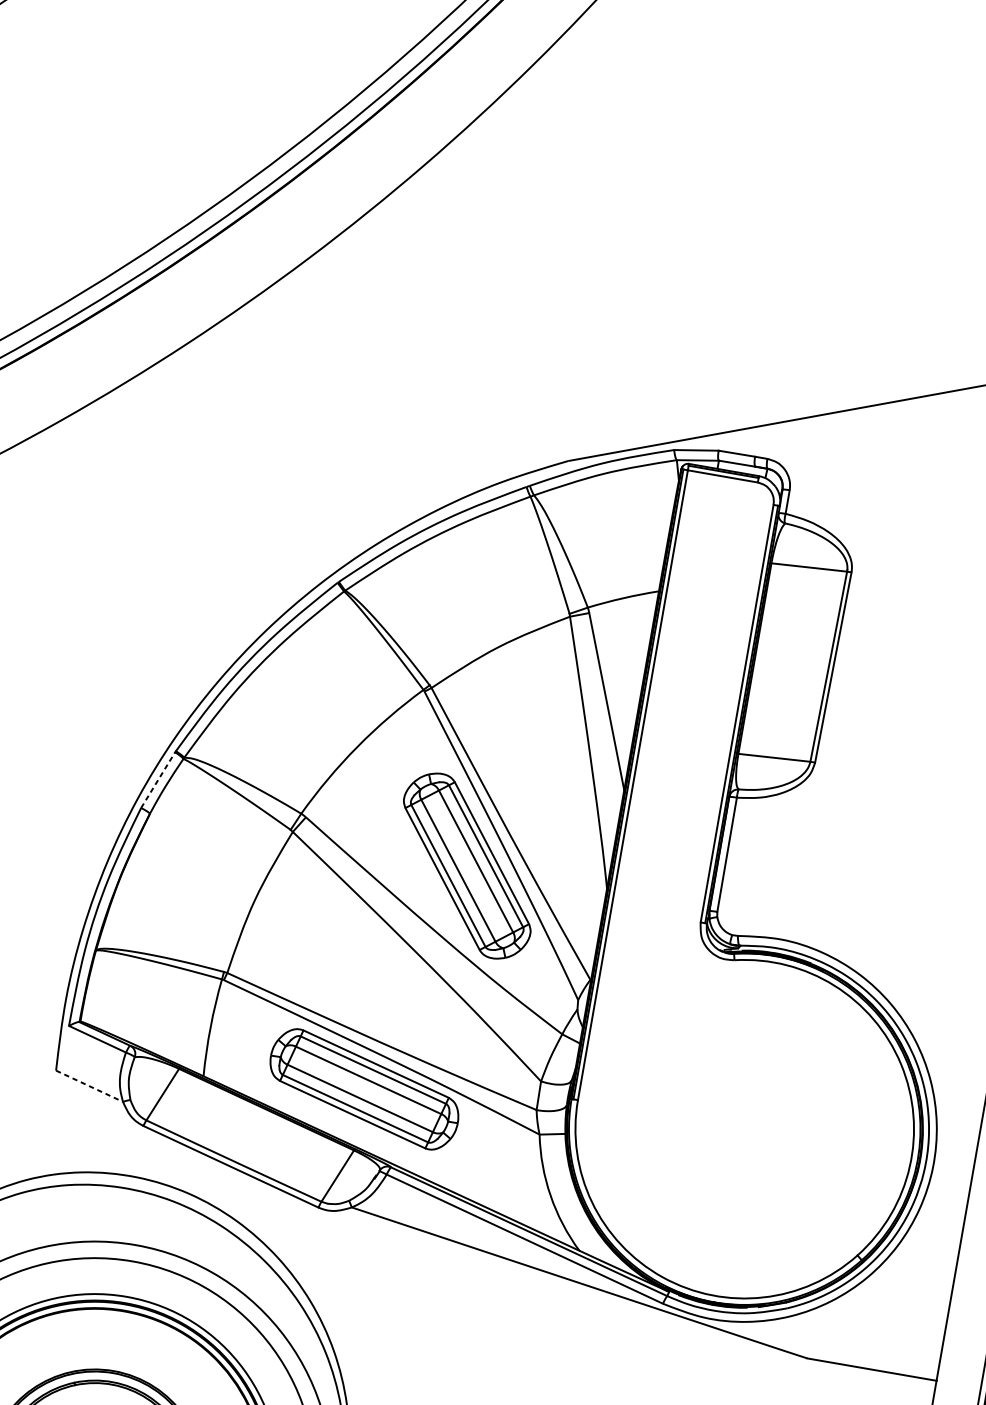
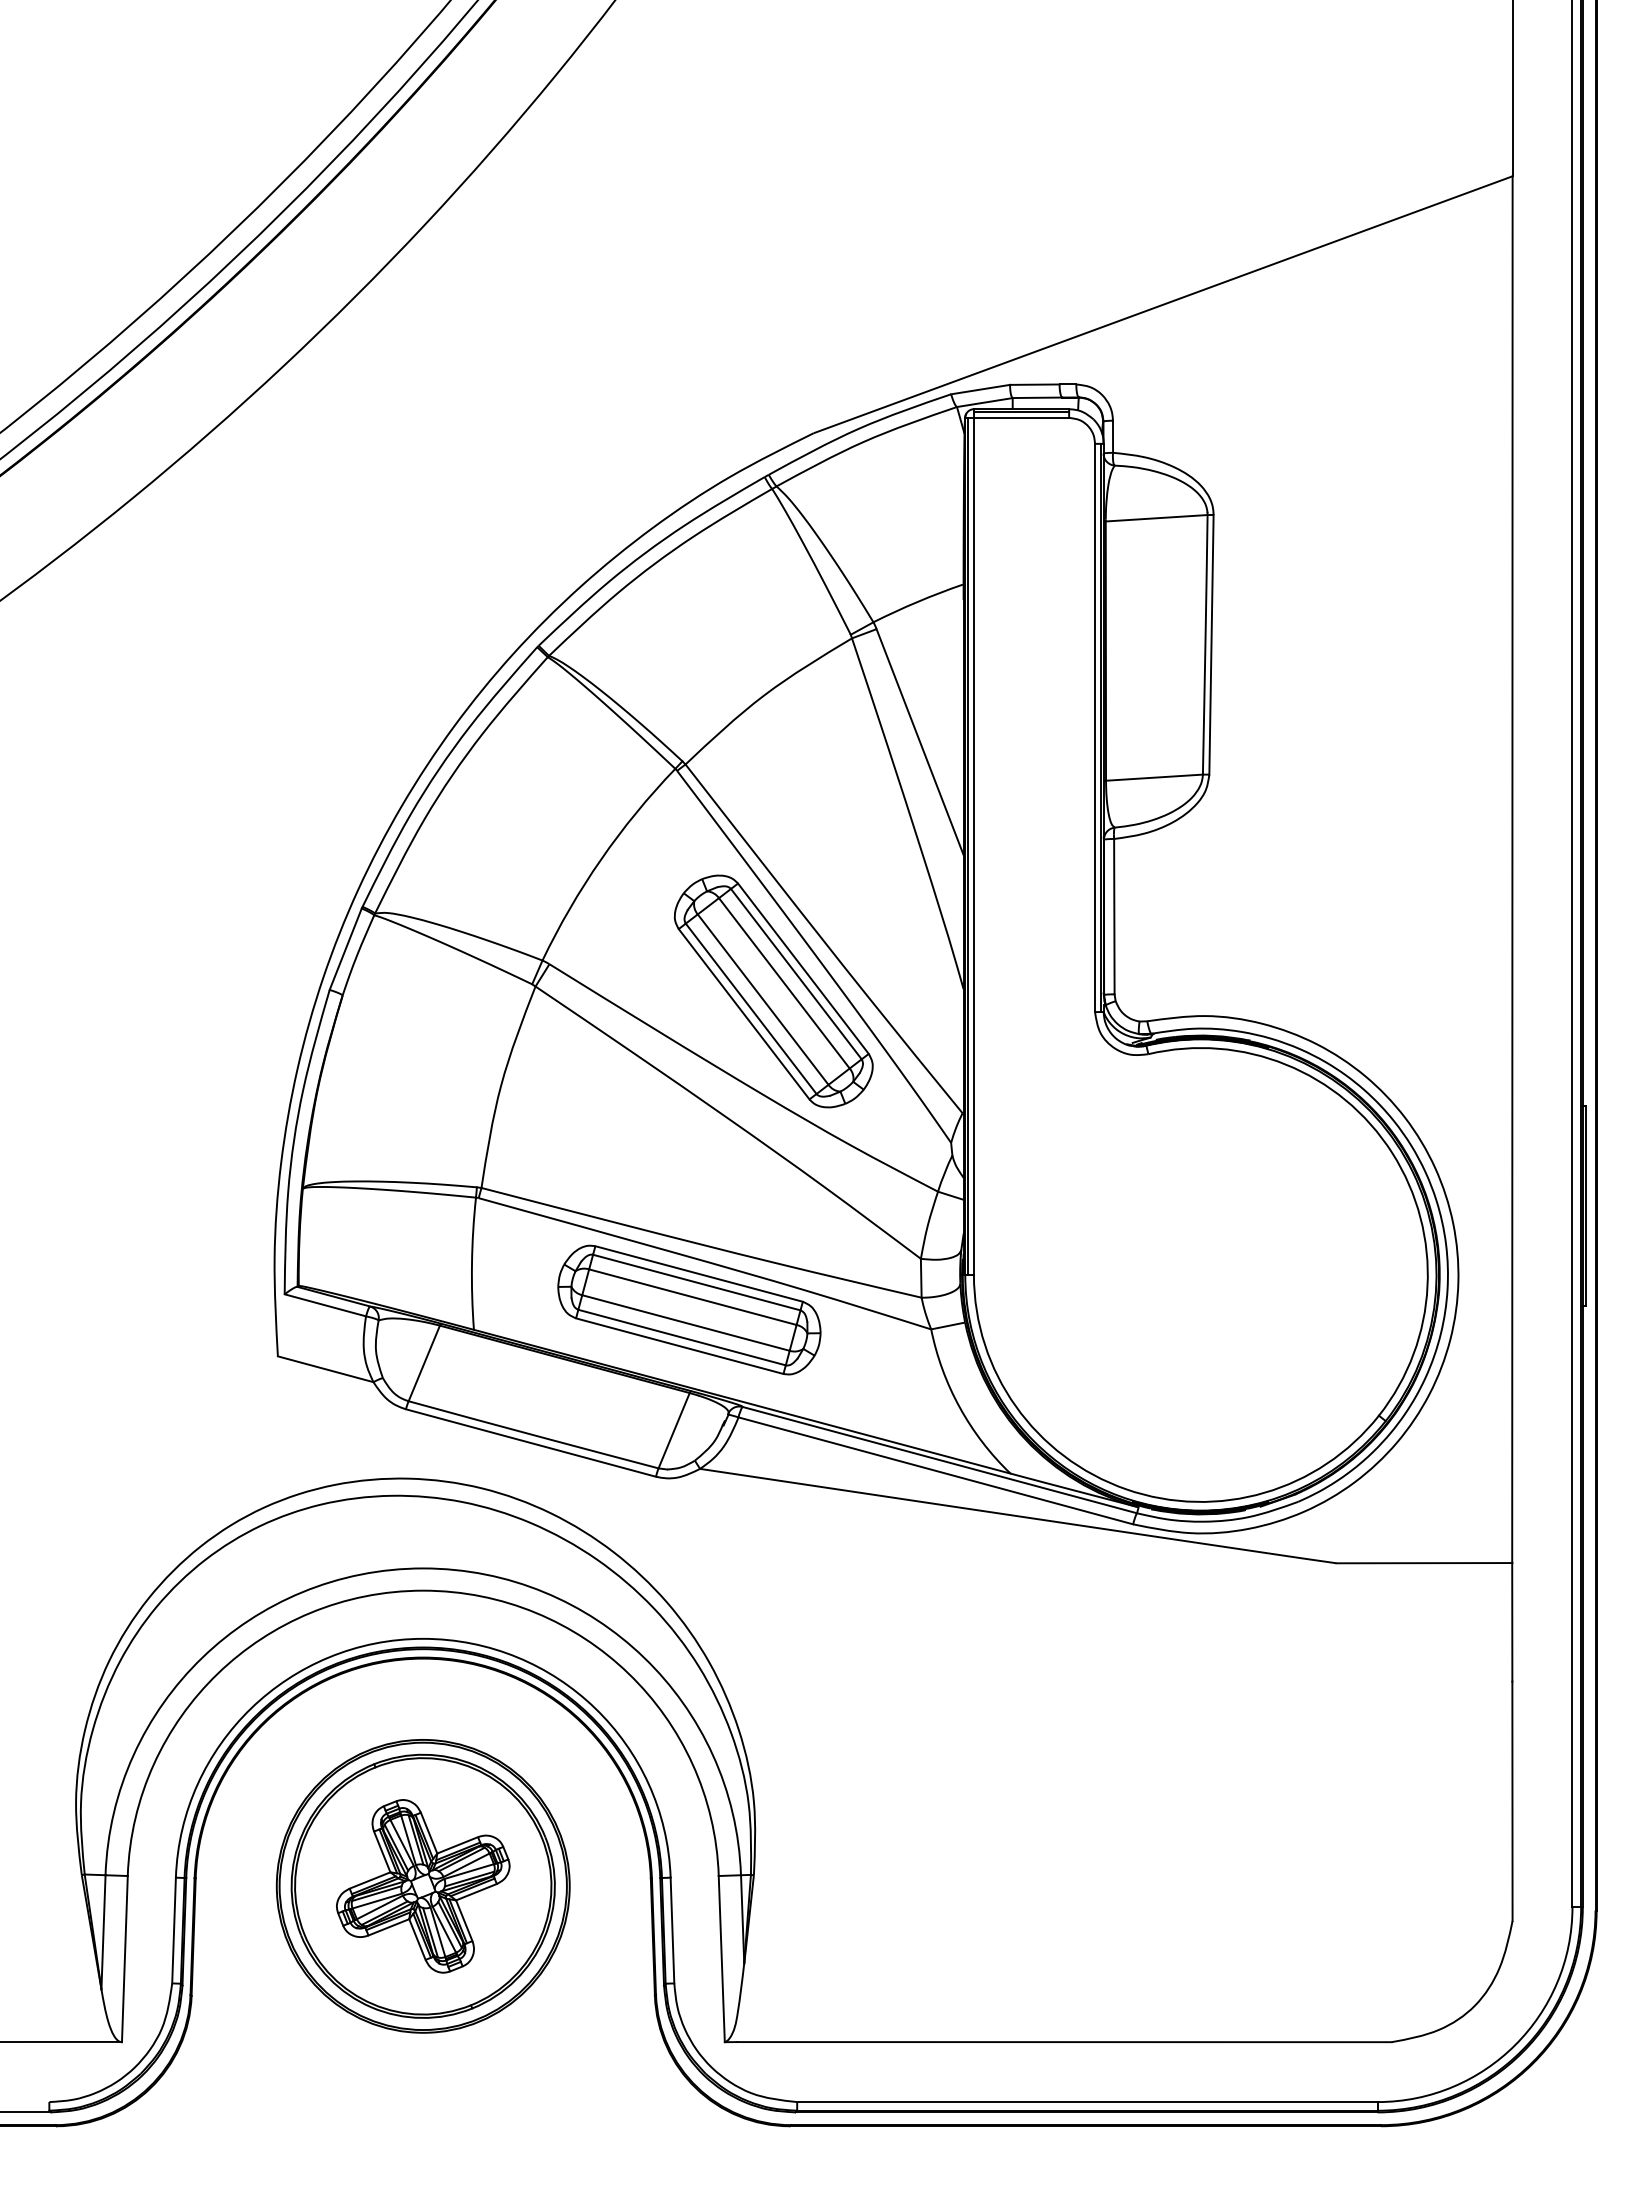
line: (157, 780) -> (345, 949), dashed -> solid
line: (89, 1086) -> (325, 1369), dashed -> solid

